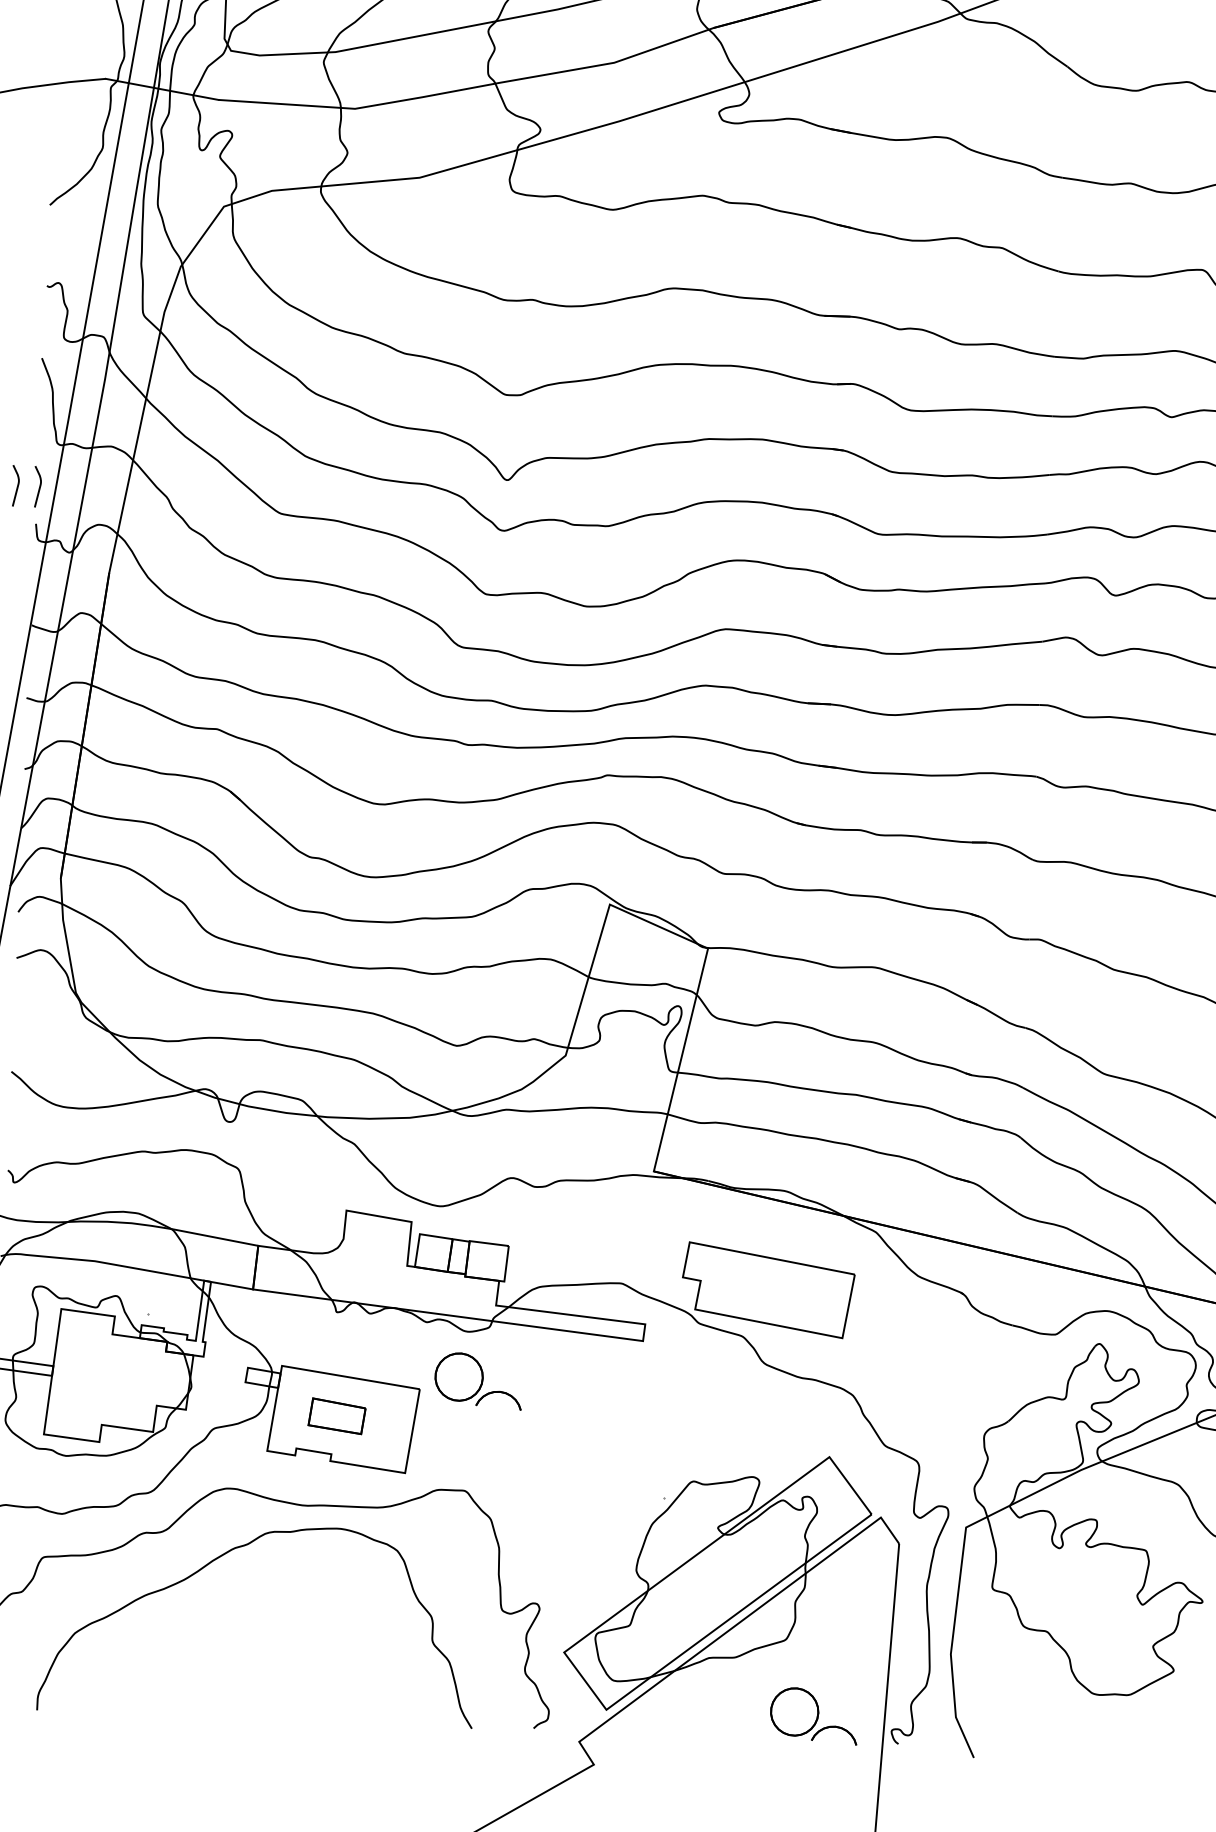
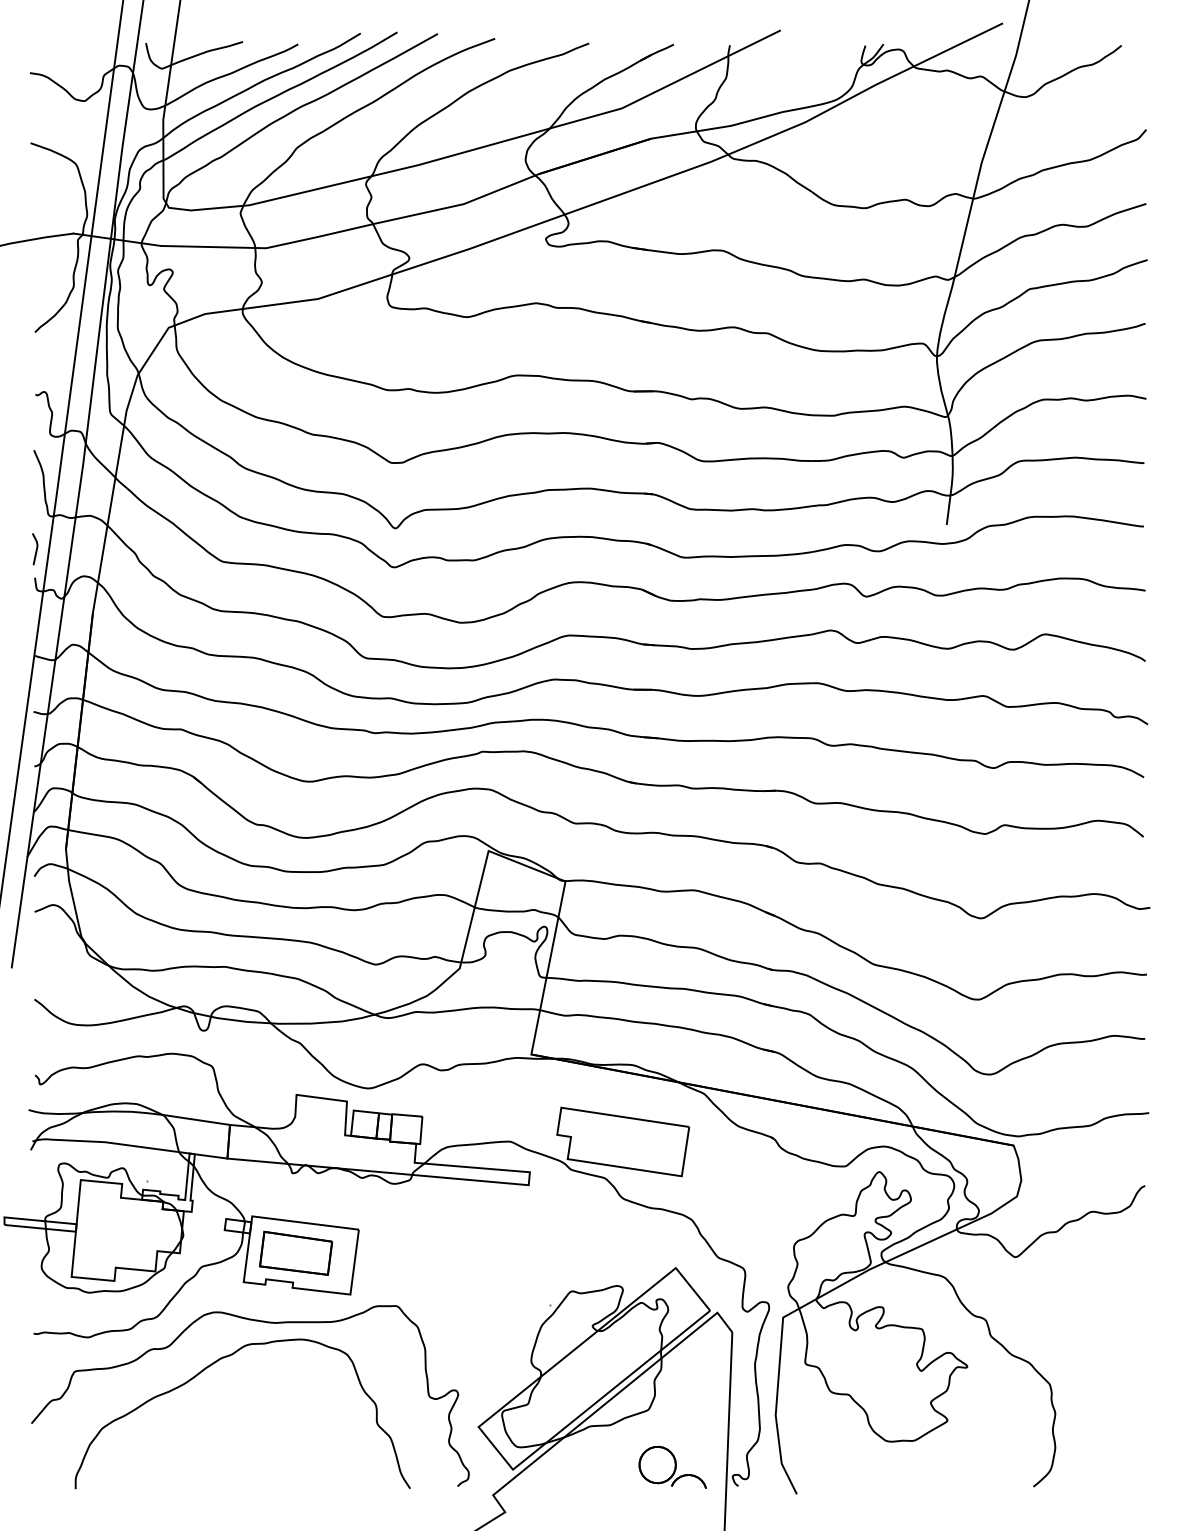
curve: (17, 486) -> (19, 549), removed
part: (478, 1379) -> (403, 1220), removed
part: (337, 1415) -> (296, 1252), size x1.67

